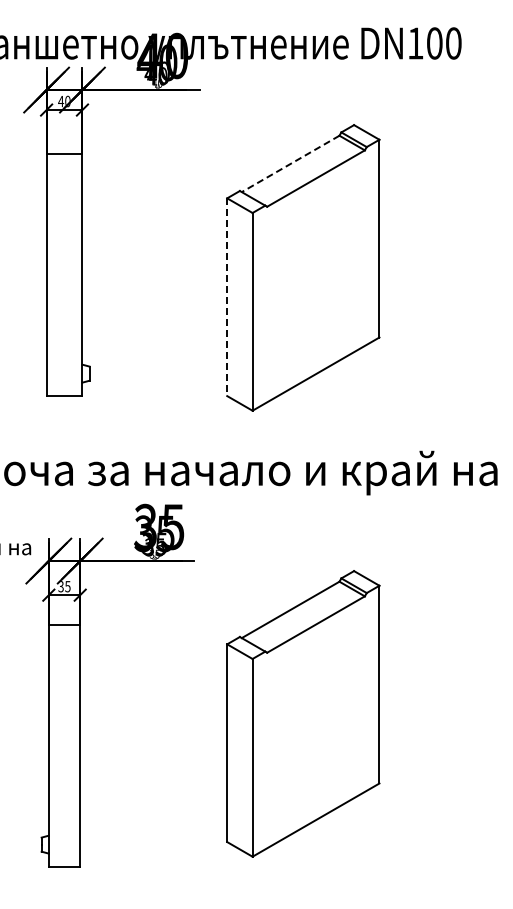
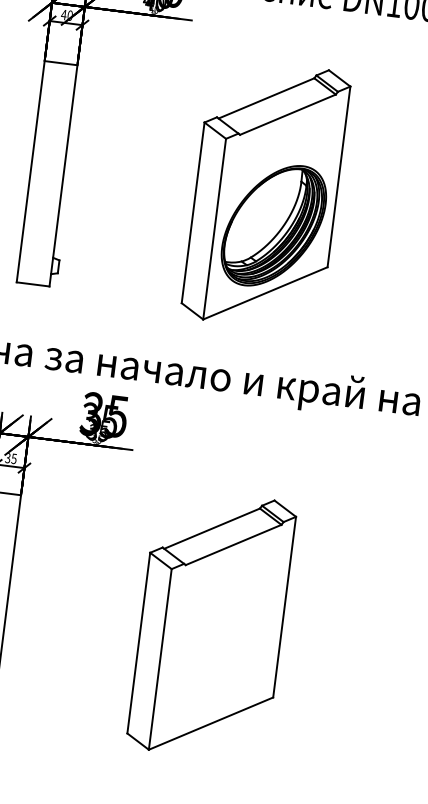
line: (290, 164) -> (266, 98), dashed -> solid
line: (227, 297) -> (193, 213), dashed -> solid
part: (315, 300) -> (273, 226), added
part: (303, 713) -> (211, 624), moved

